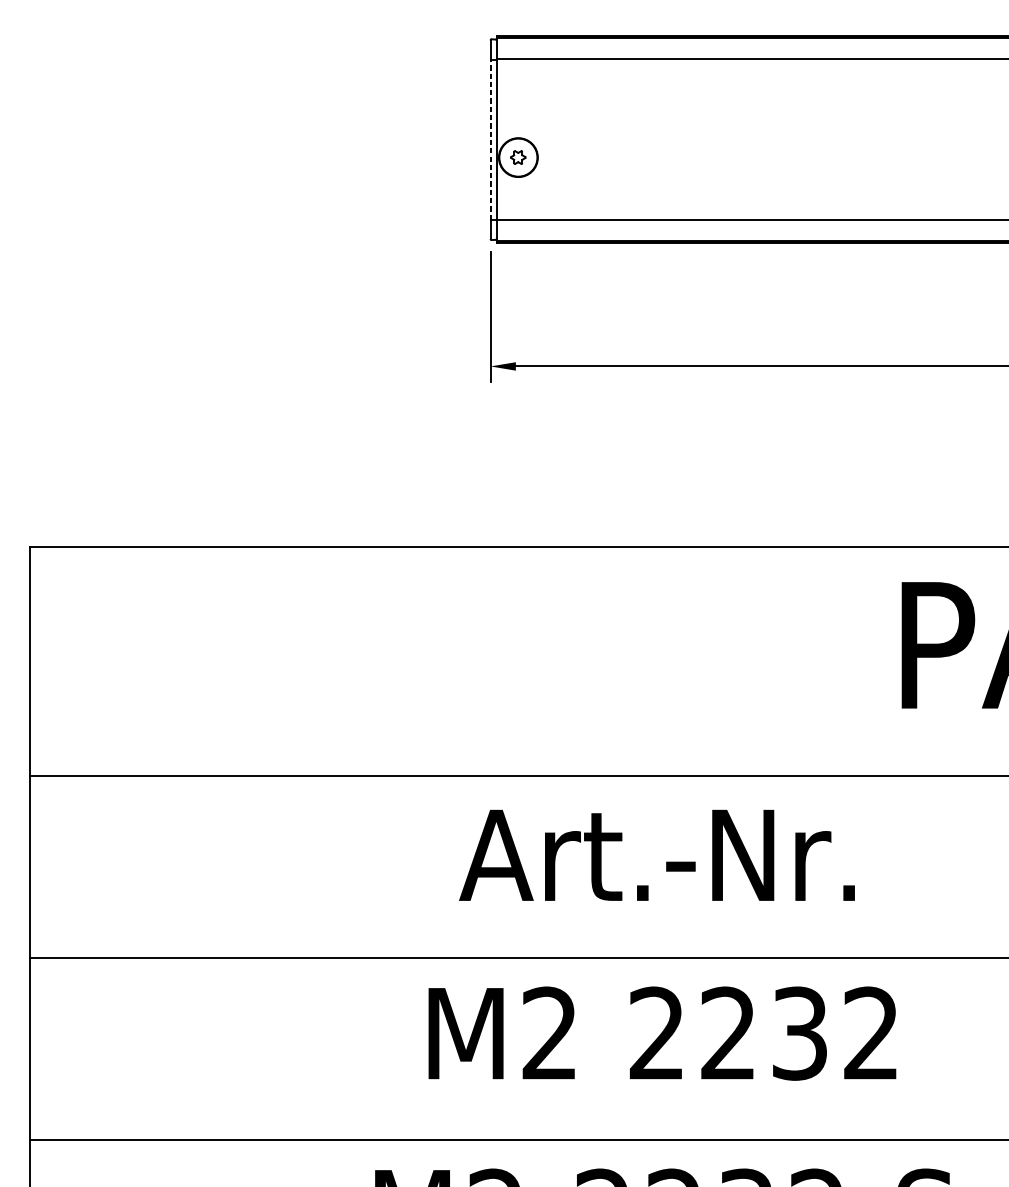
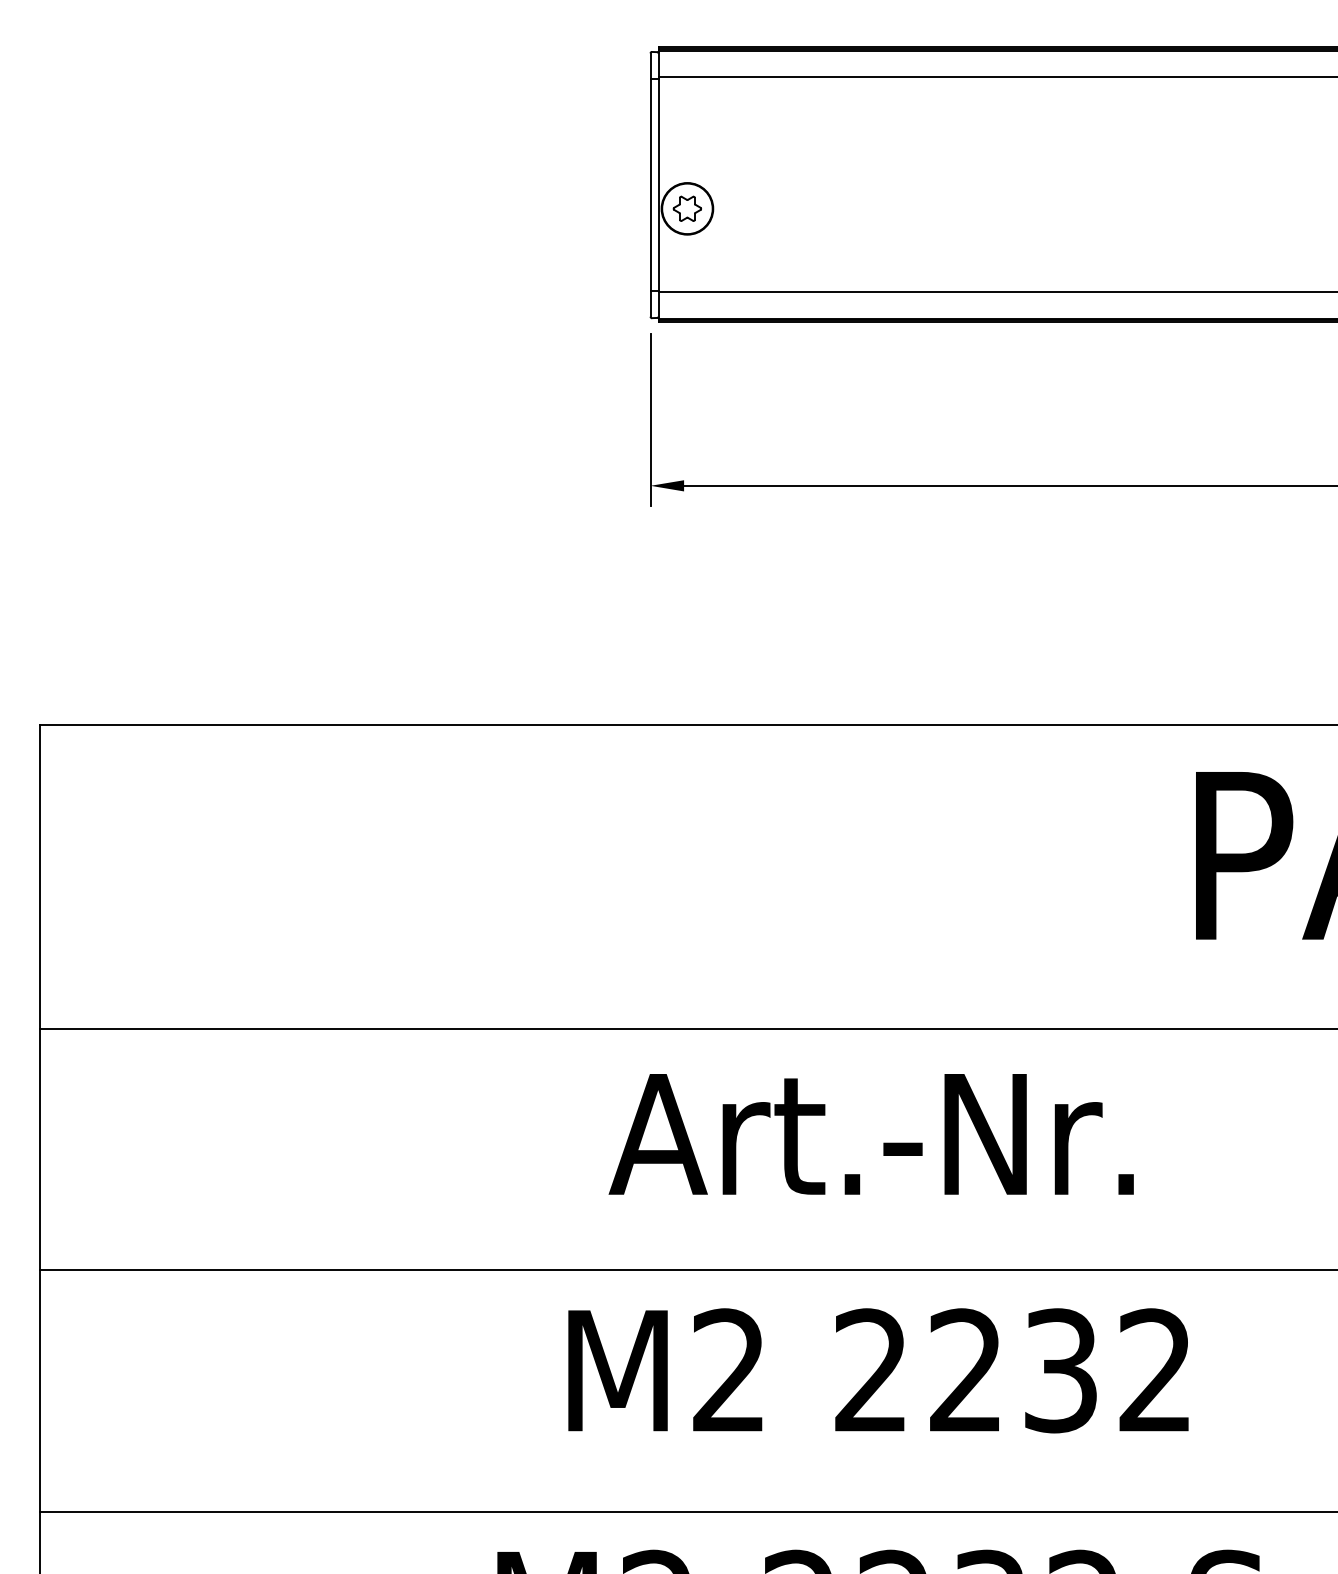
line: (490, 139) -> (650, 184), dashed -> solid
part: (517, 157) -> (686, 208), size x1.43

